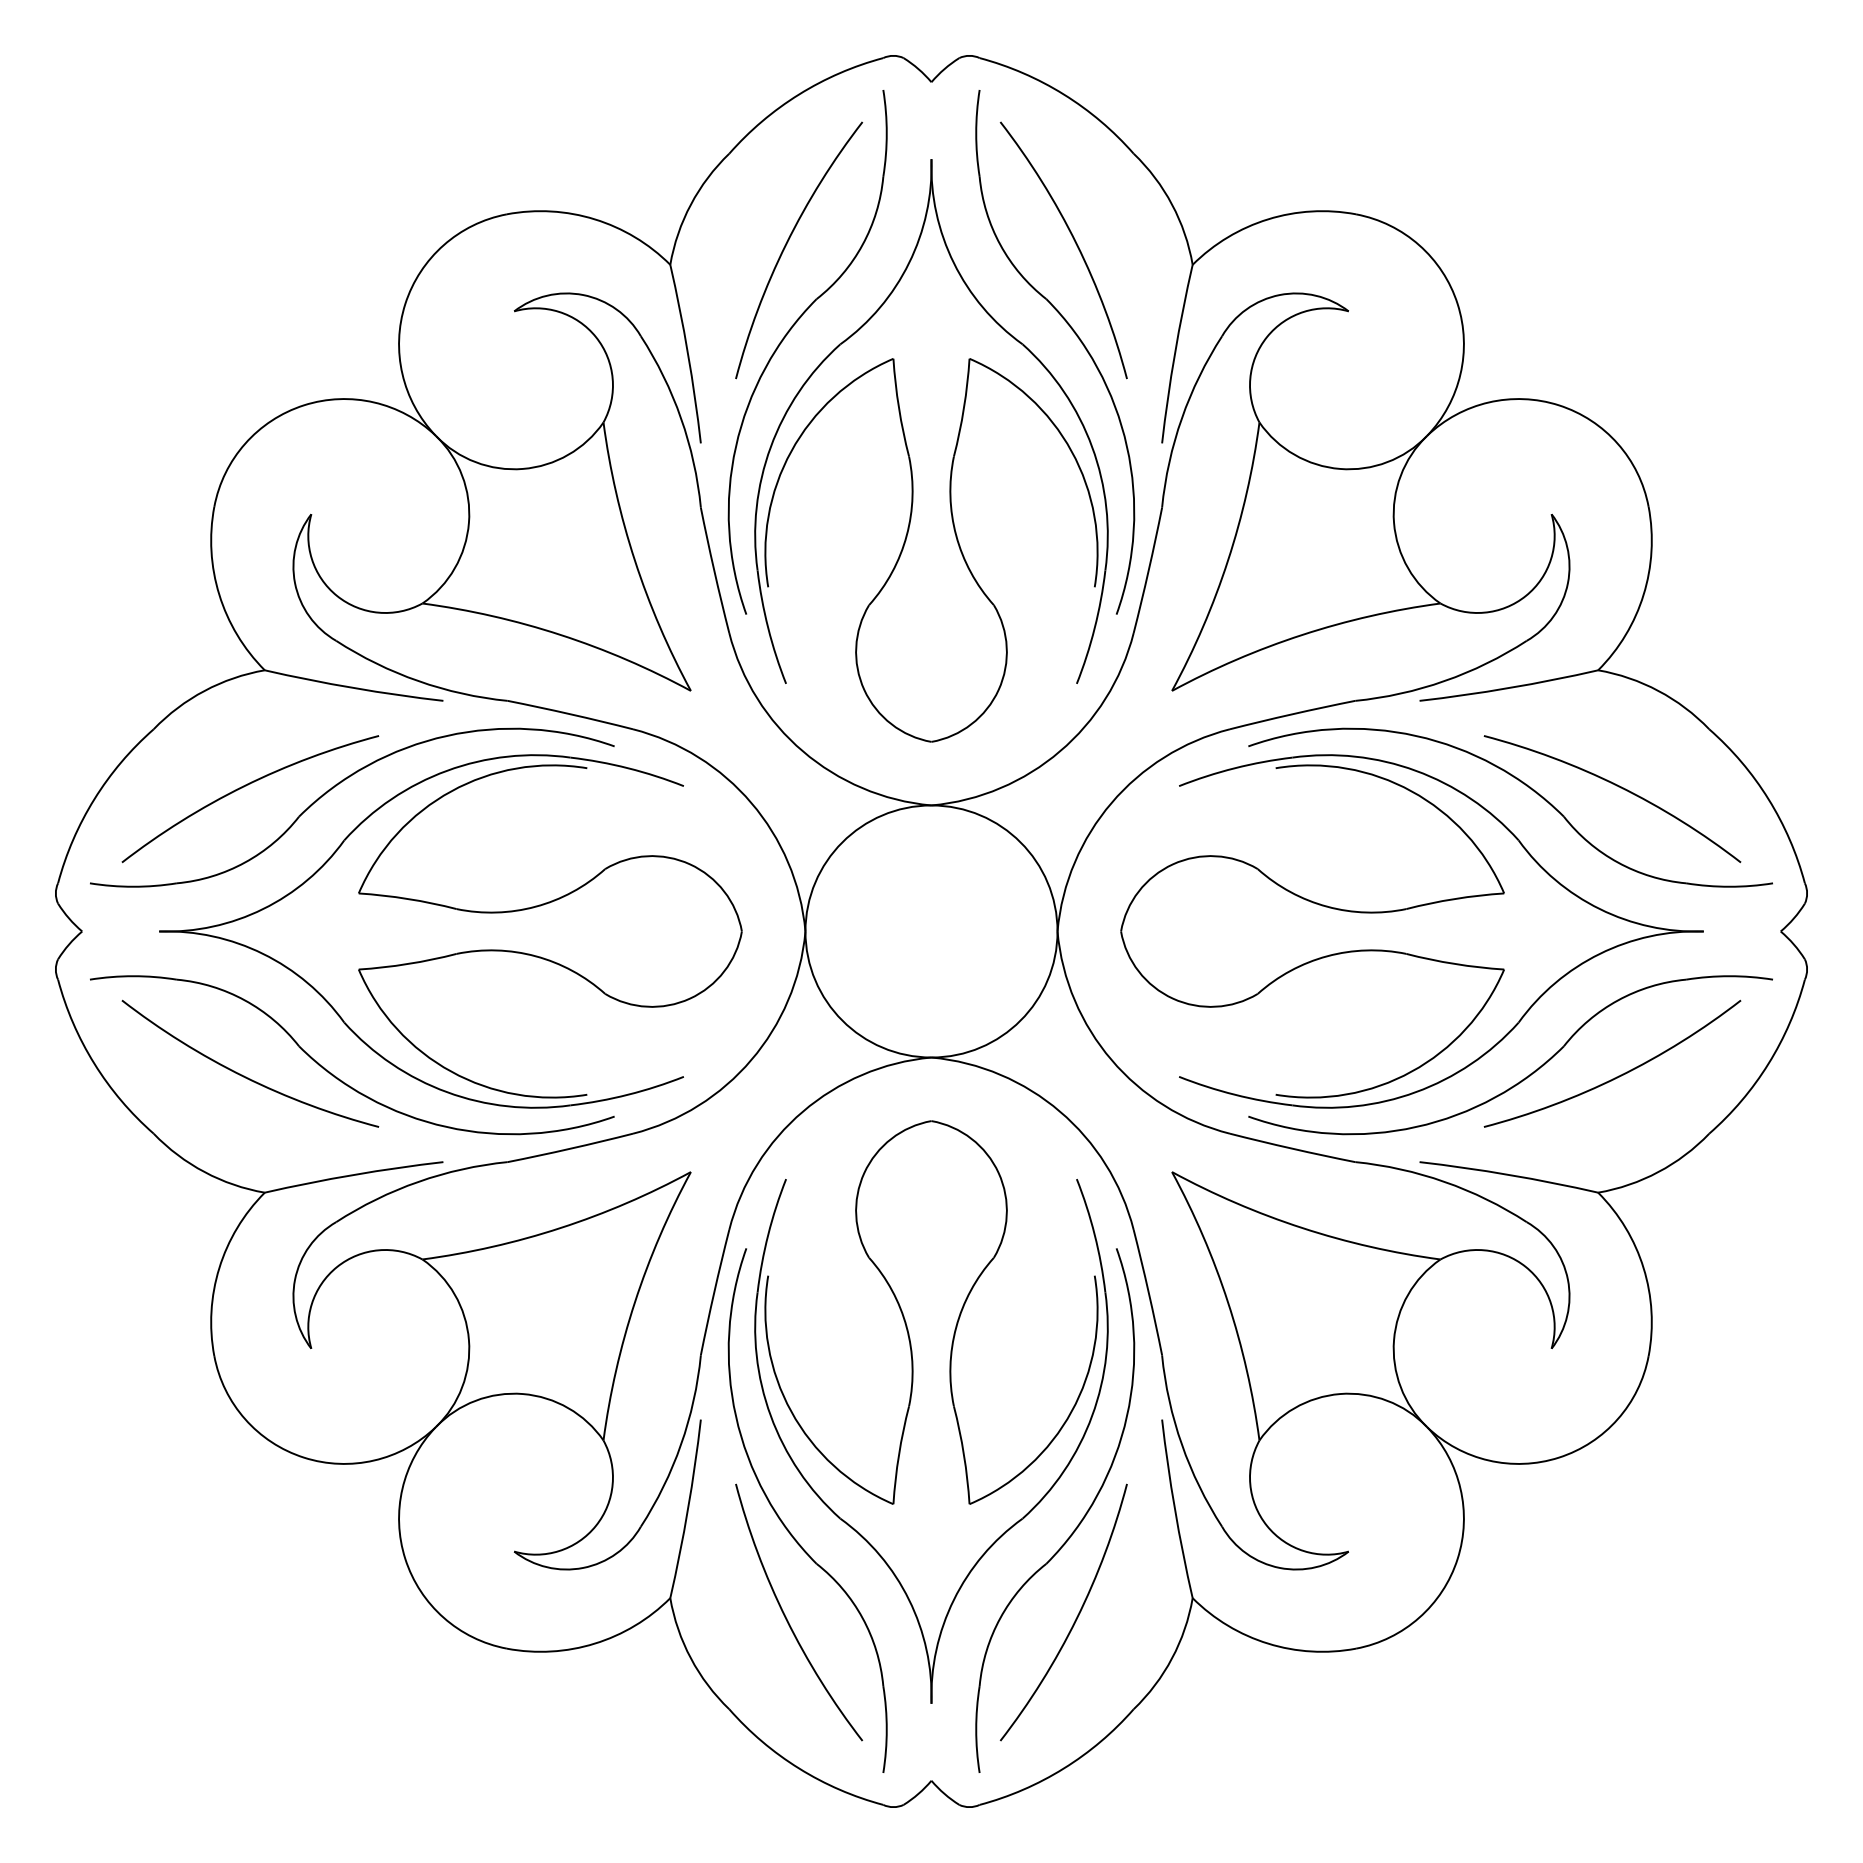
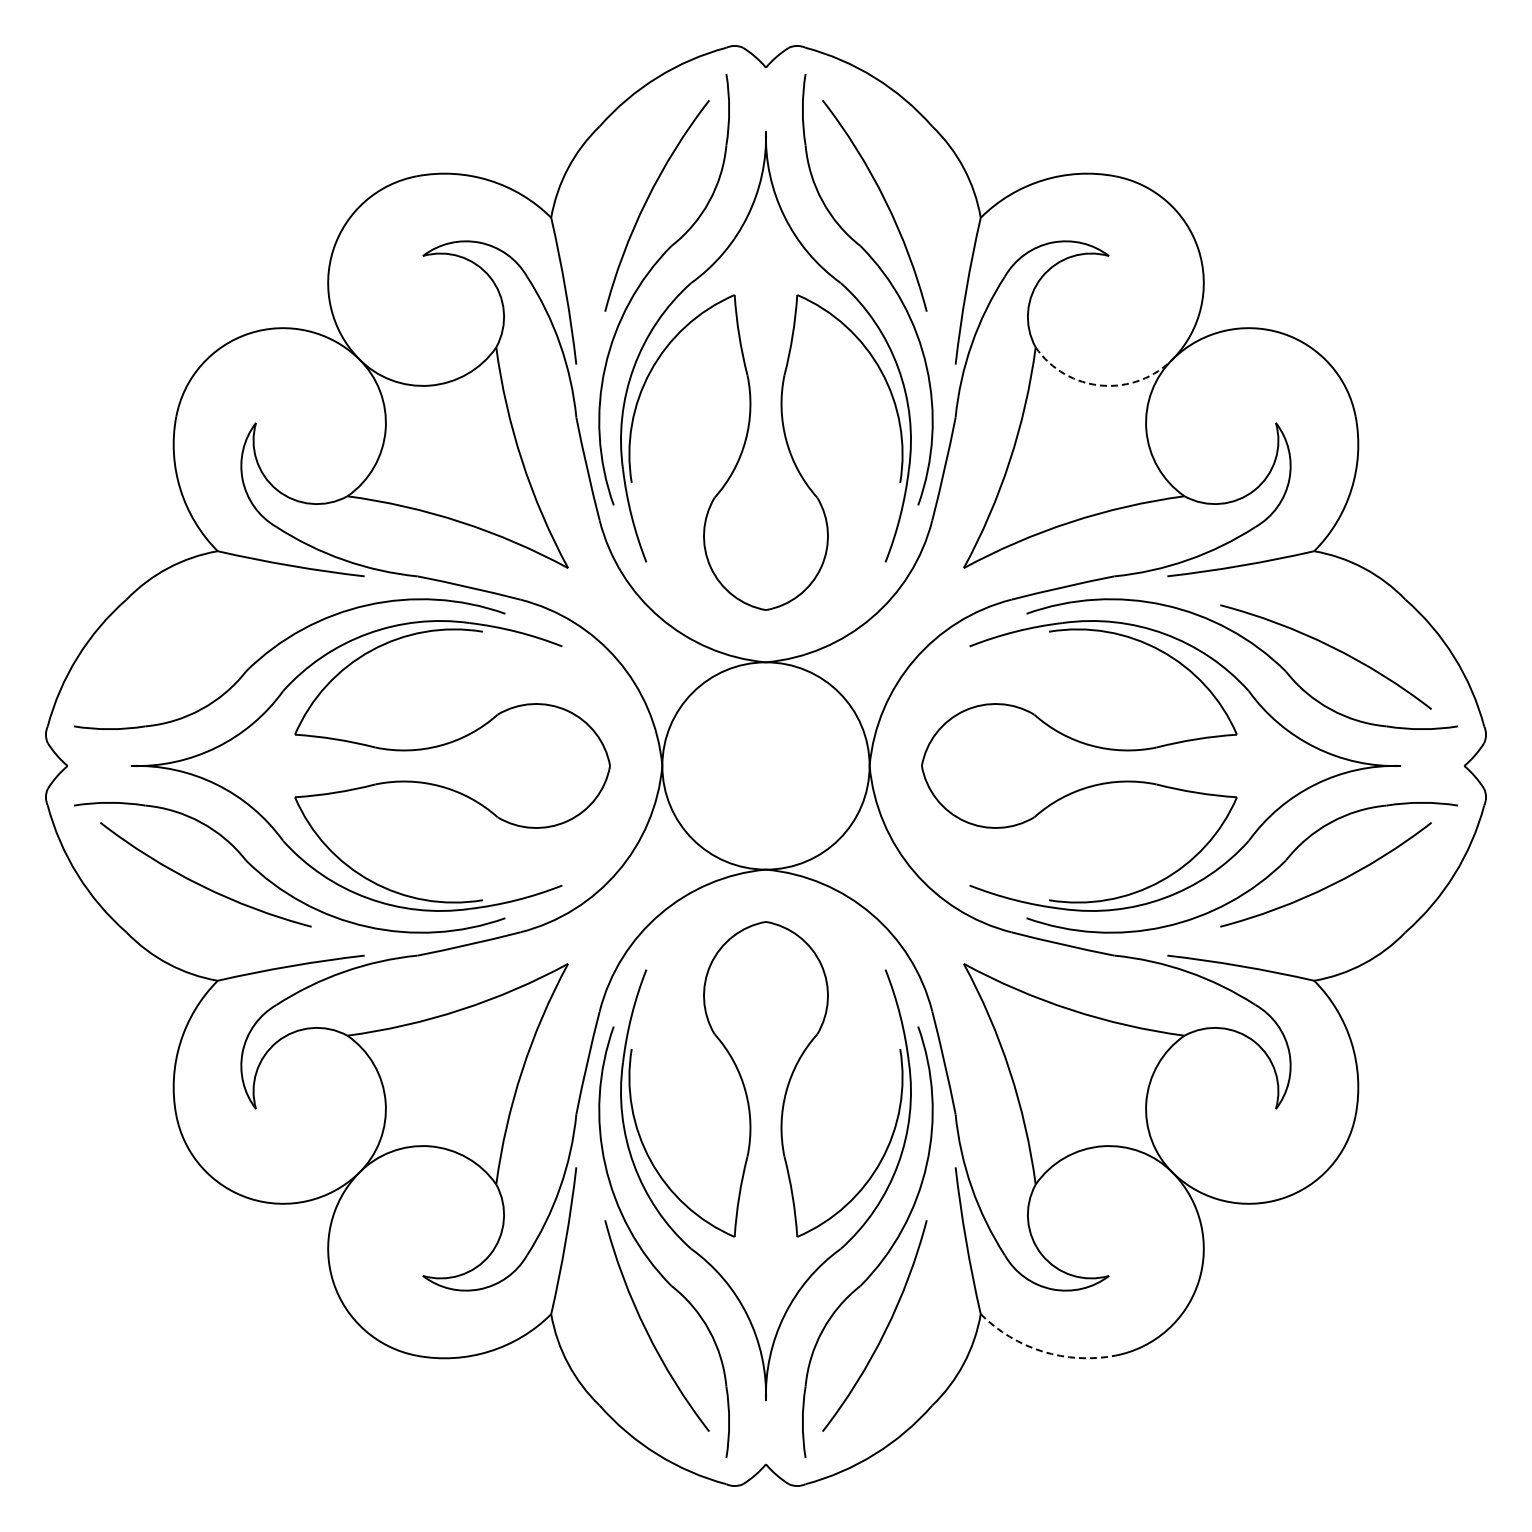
arc: (1340, 468) -> (1102, 385), solid -> dashed
arc: (245, 787) -> (201, 647), removed
arc: (1267, 1643) -> (1042, 1351), solid -> dashed

